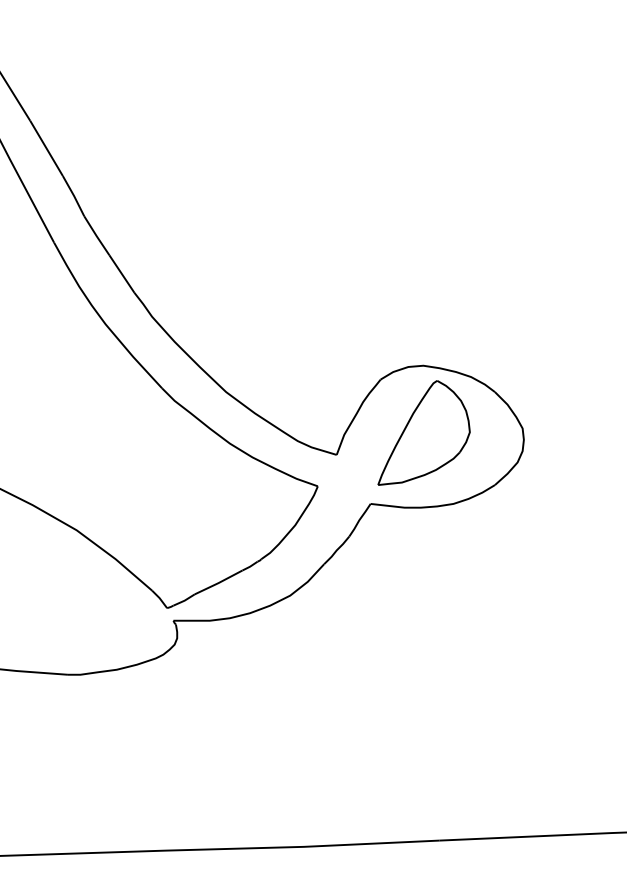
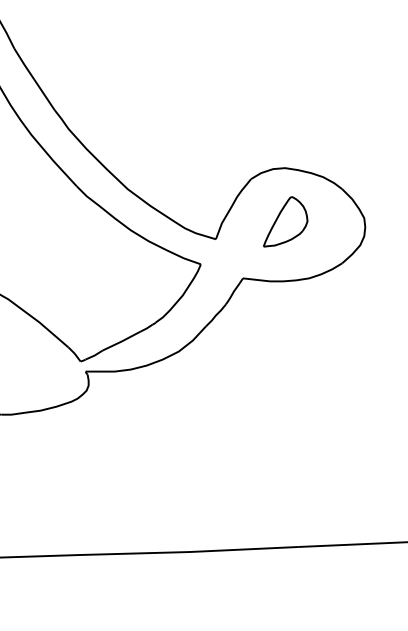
part: (423, 432) -> (285, 221), size x0.6

